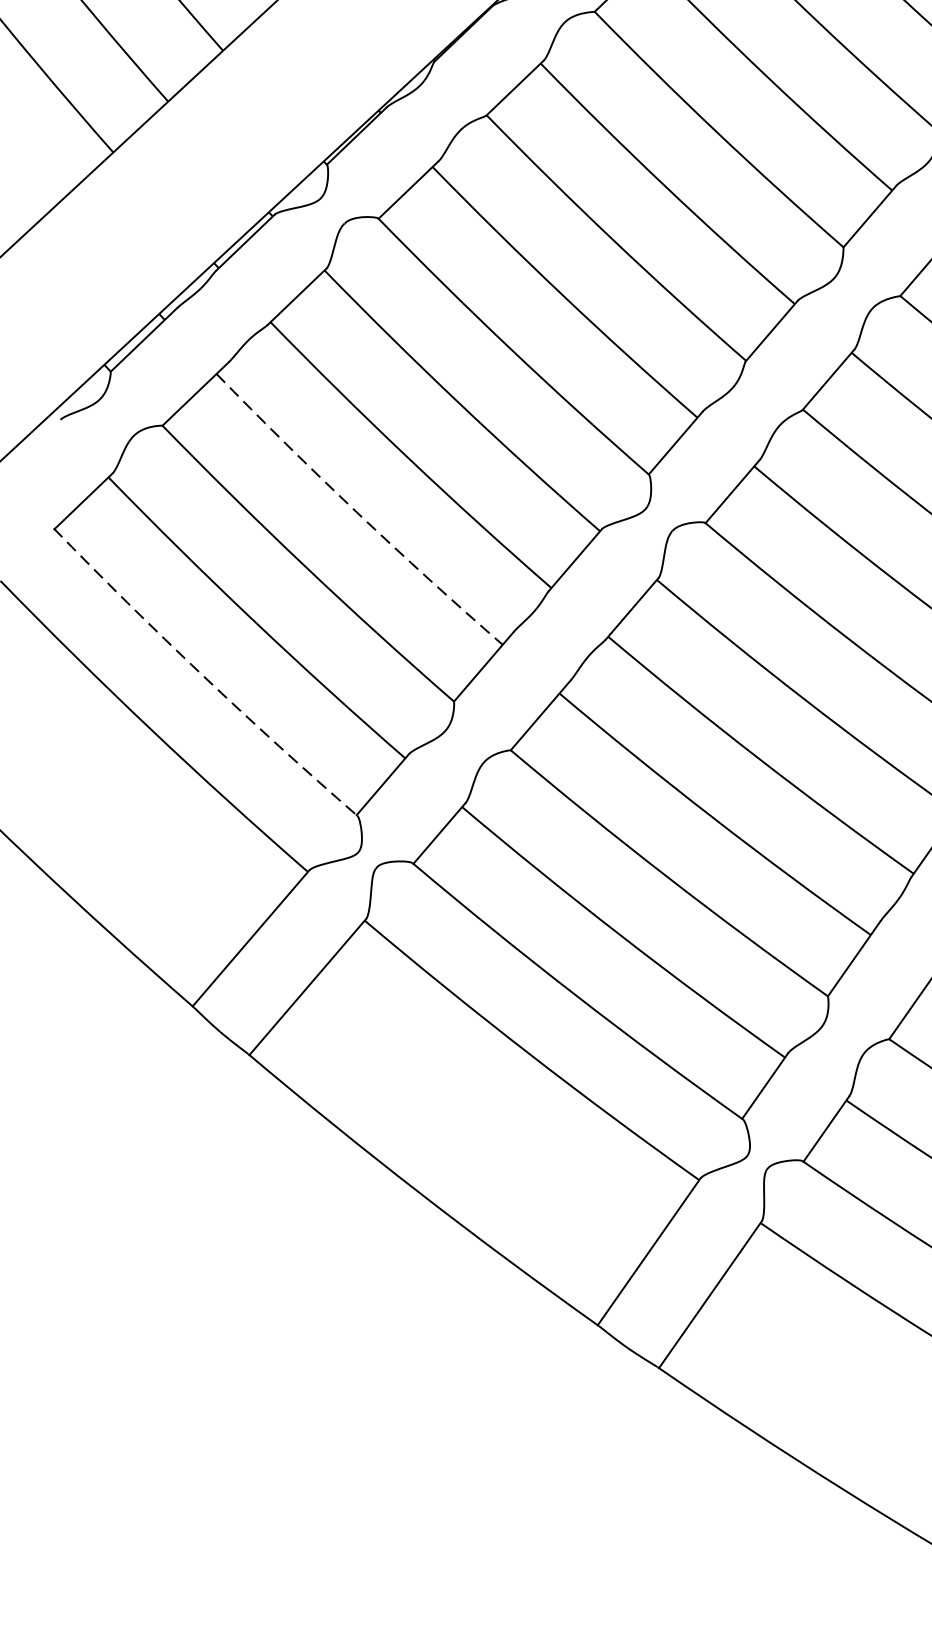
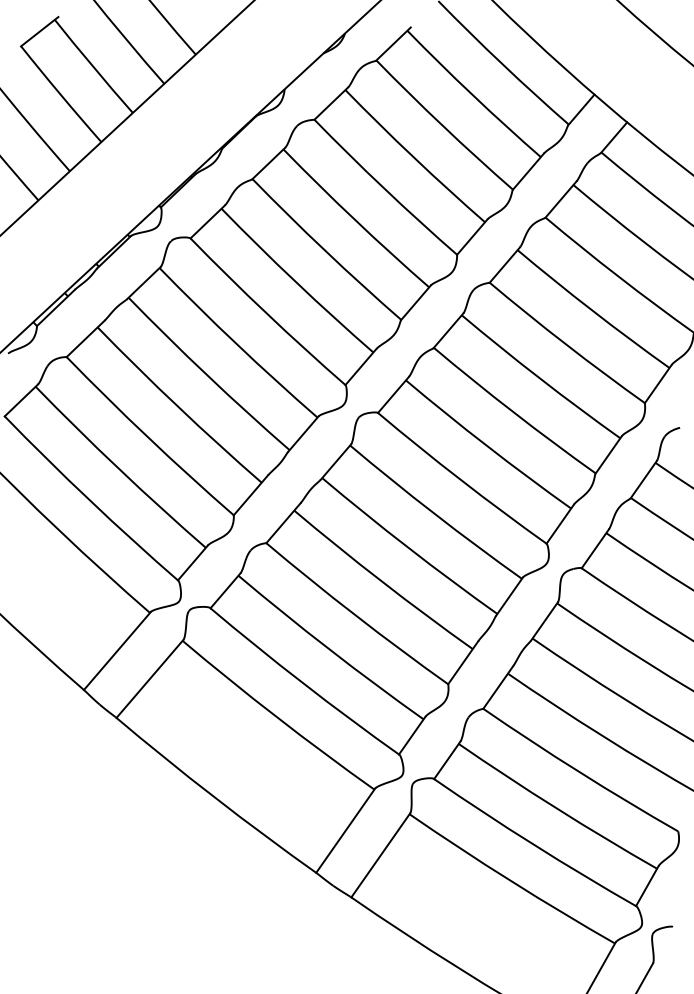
arc: (357, 511) -> (178, 406), dashed -> solid
arc: (202, 675) -> (89, 500), dashed -> solid

